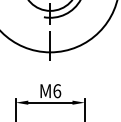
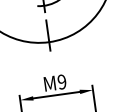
text: (57, 91) -> (62, 82), M6 -> M9

